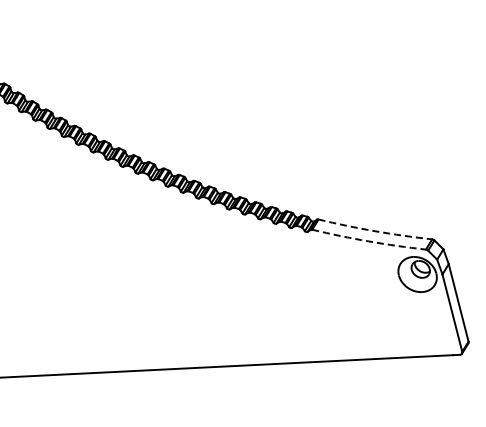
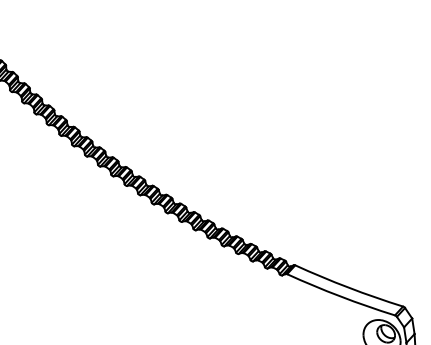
arc: (375, 231) -> (348, 287), dashed -> solid
arc: (368, 241) -> (340, 296), dashed -> solid

